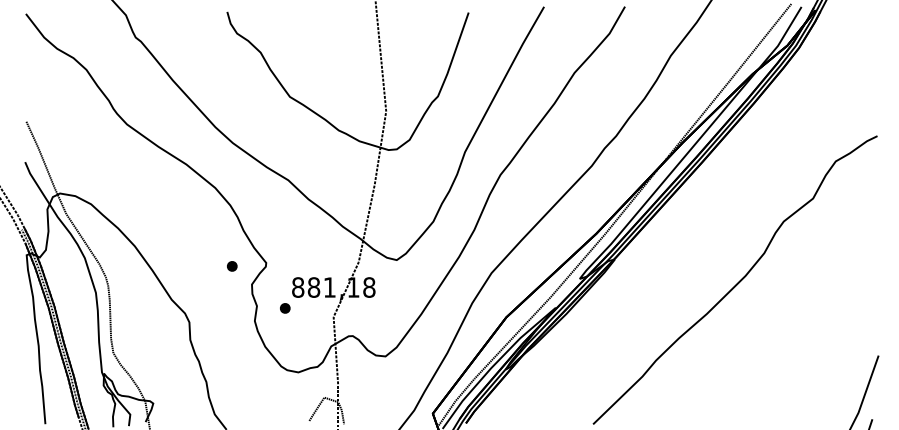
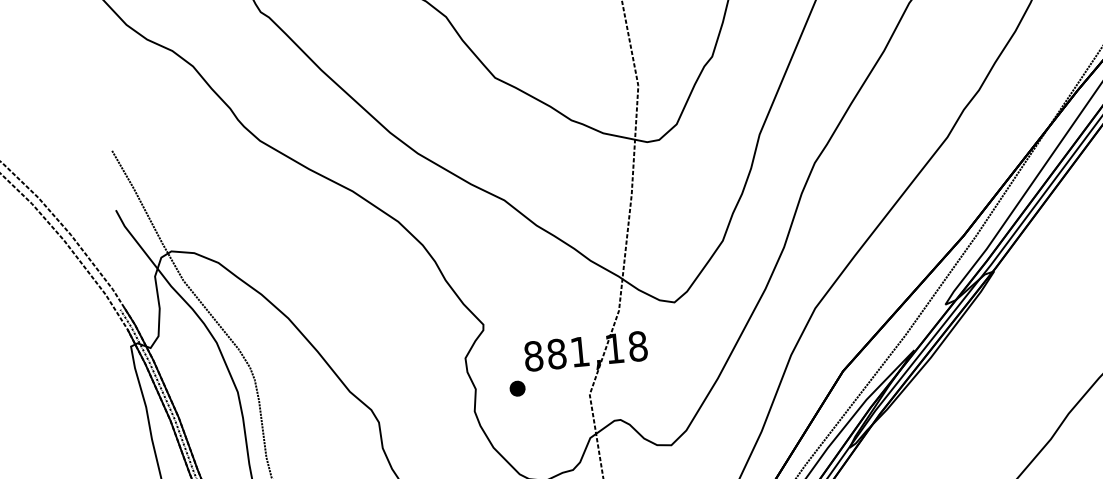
part: (232, 266) -> (434, 334), removed

